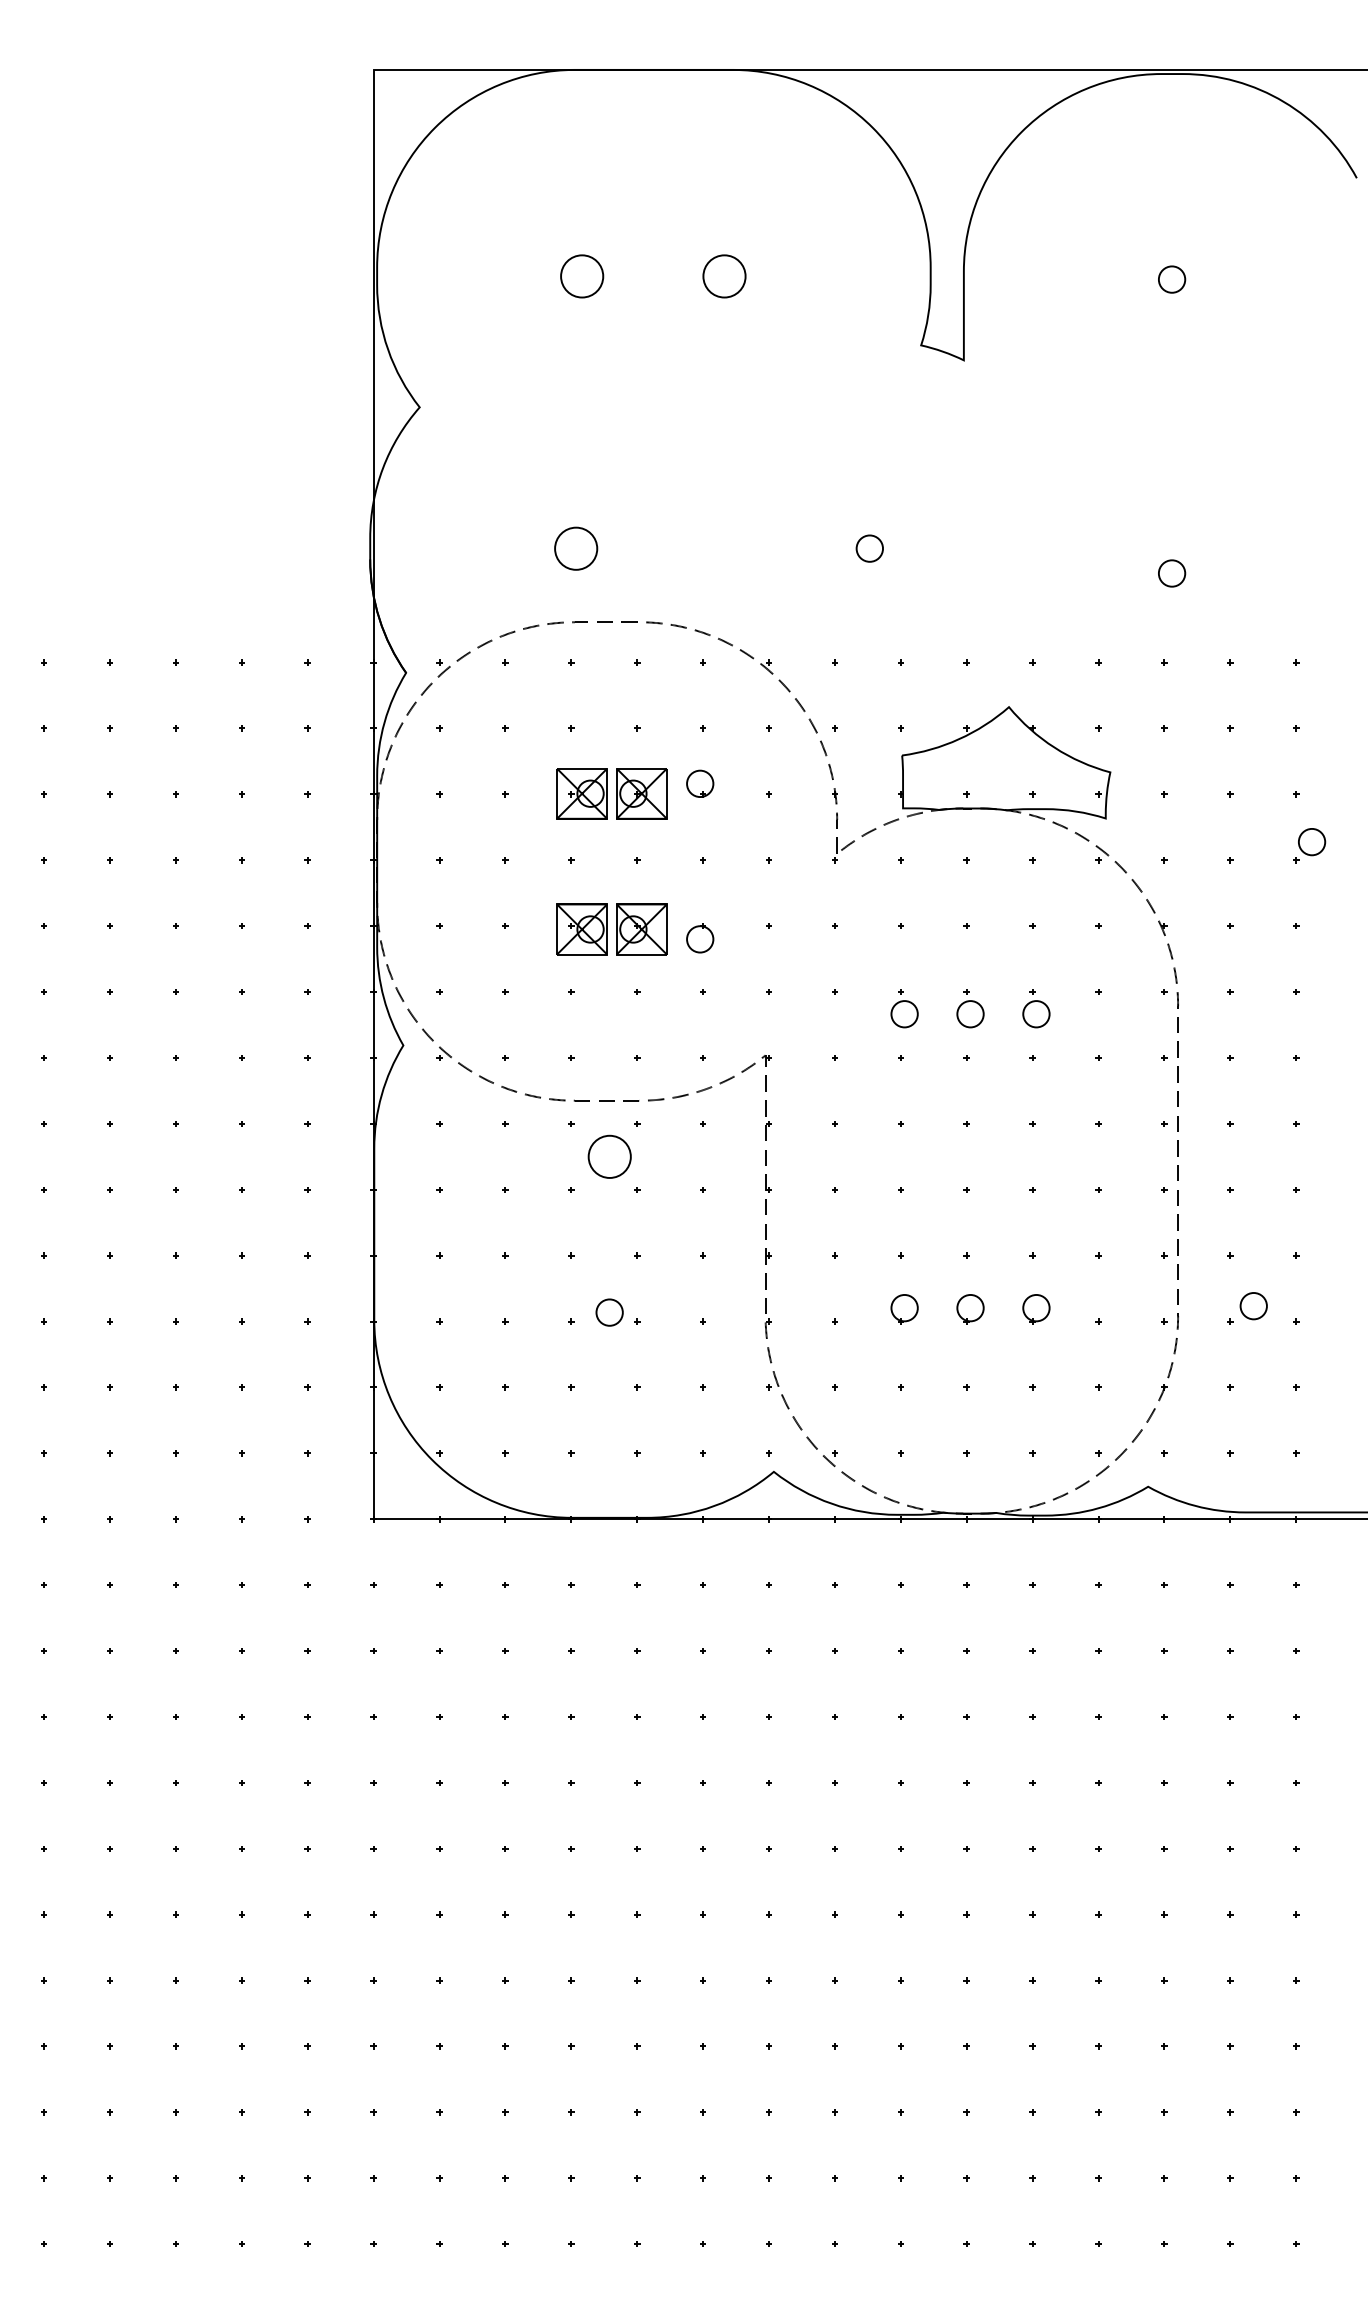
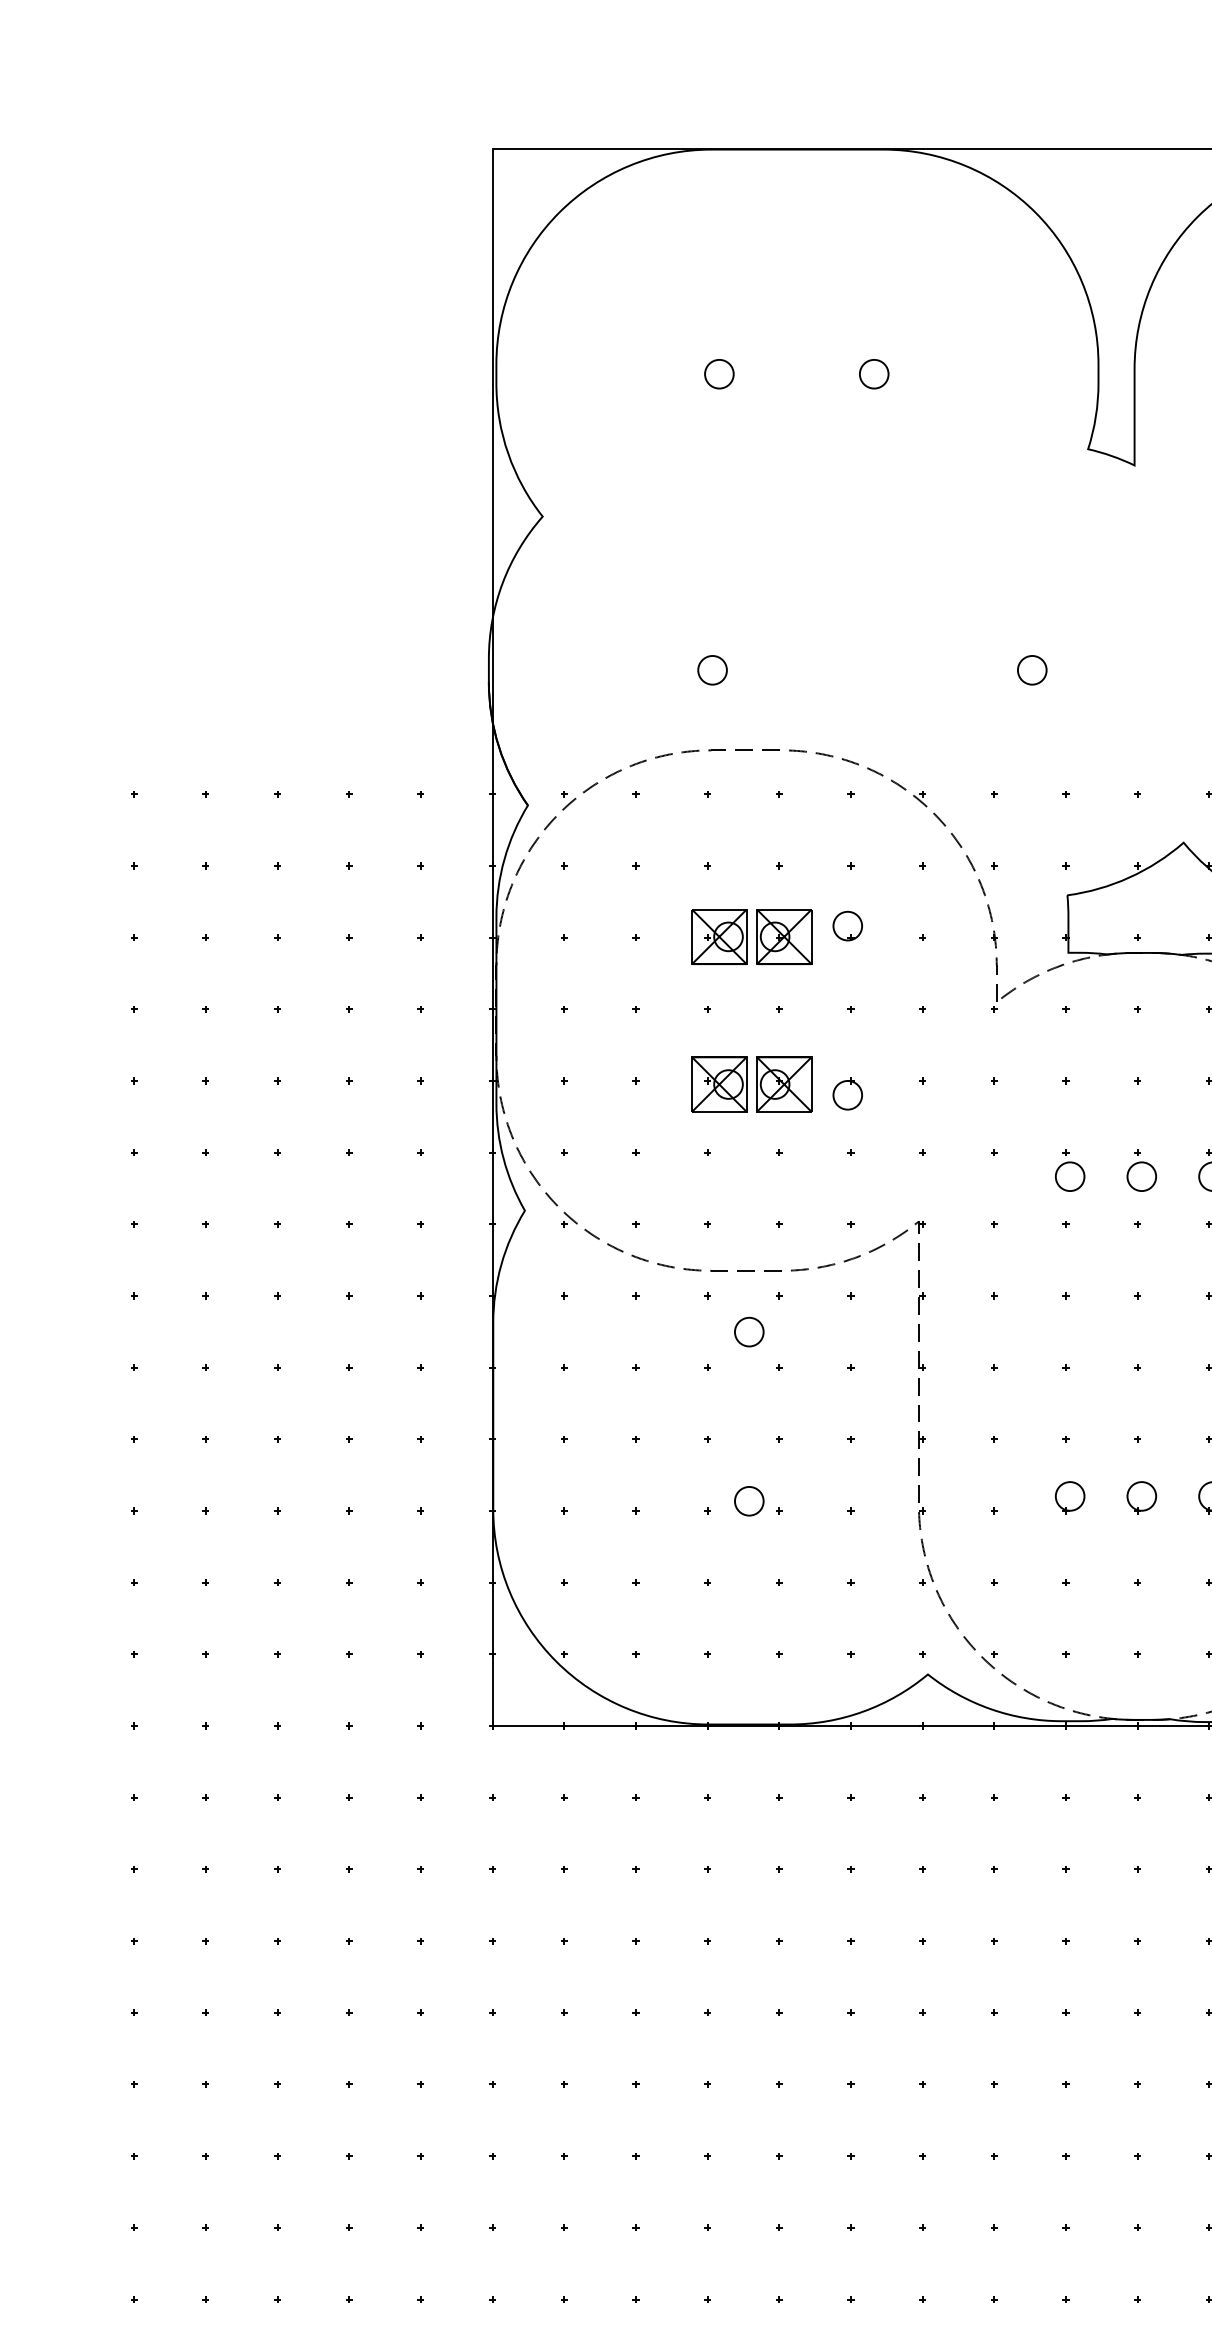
circle: (581, 276) -> (718, 374), size x0.62
circle: (724, 276) -> (874, 374), size x0.62
circle: (575, 548) -> (712, 670), size x0.62
circle: (609, 1157) -> (749, 1332), size x0.62

